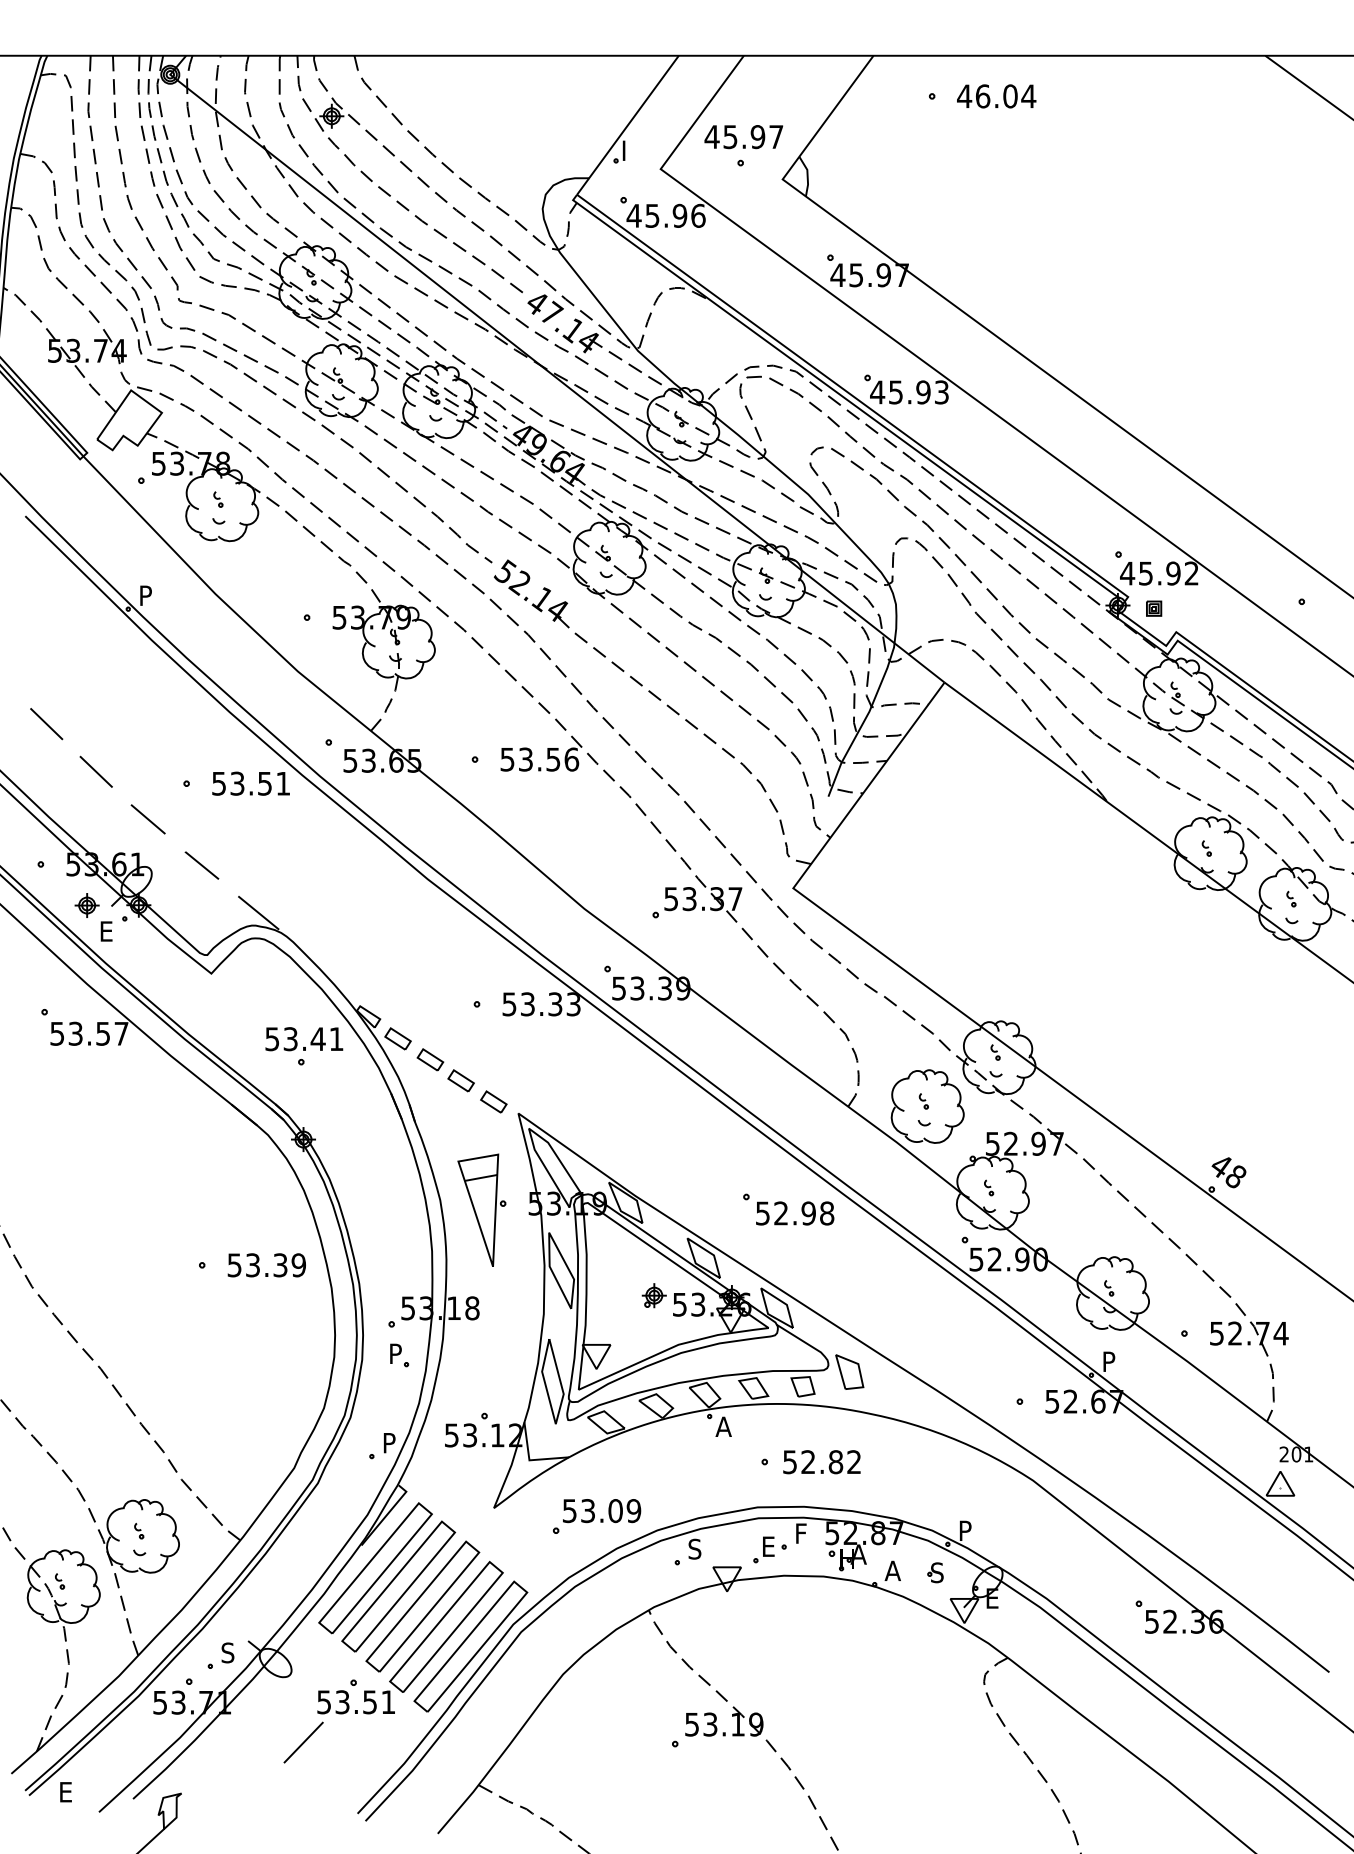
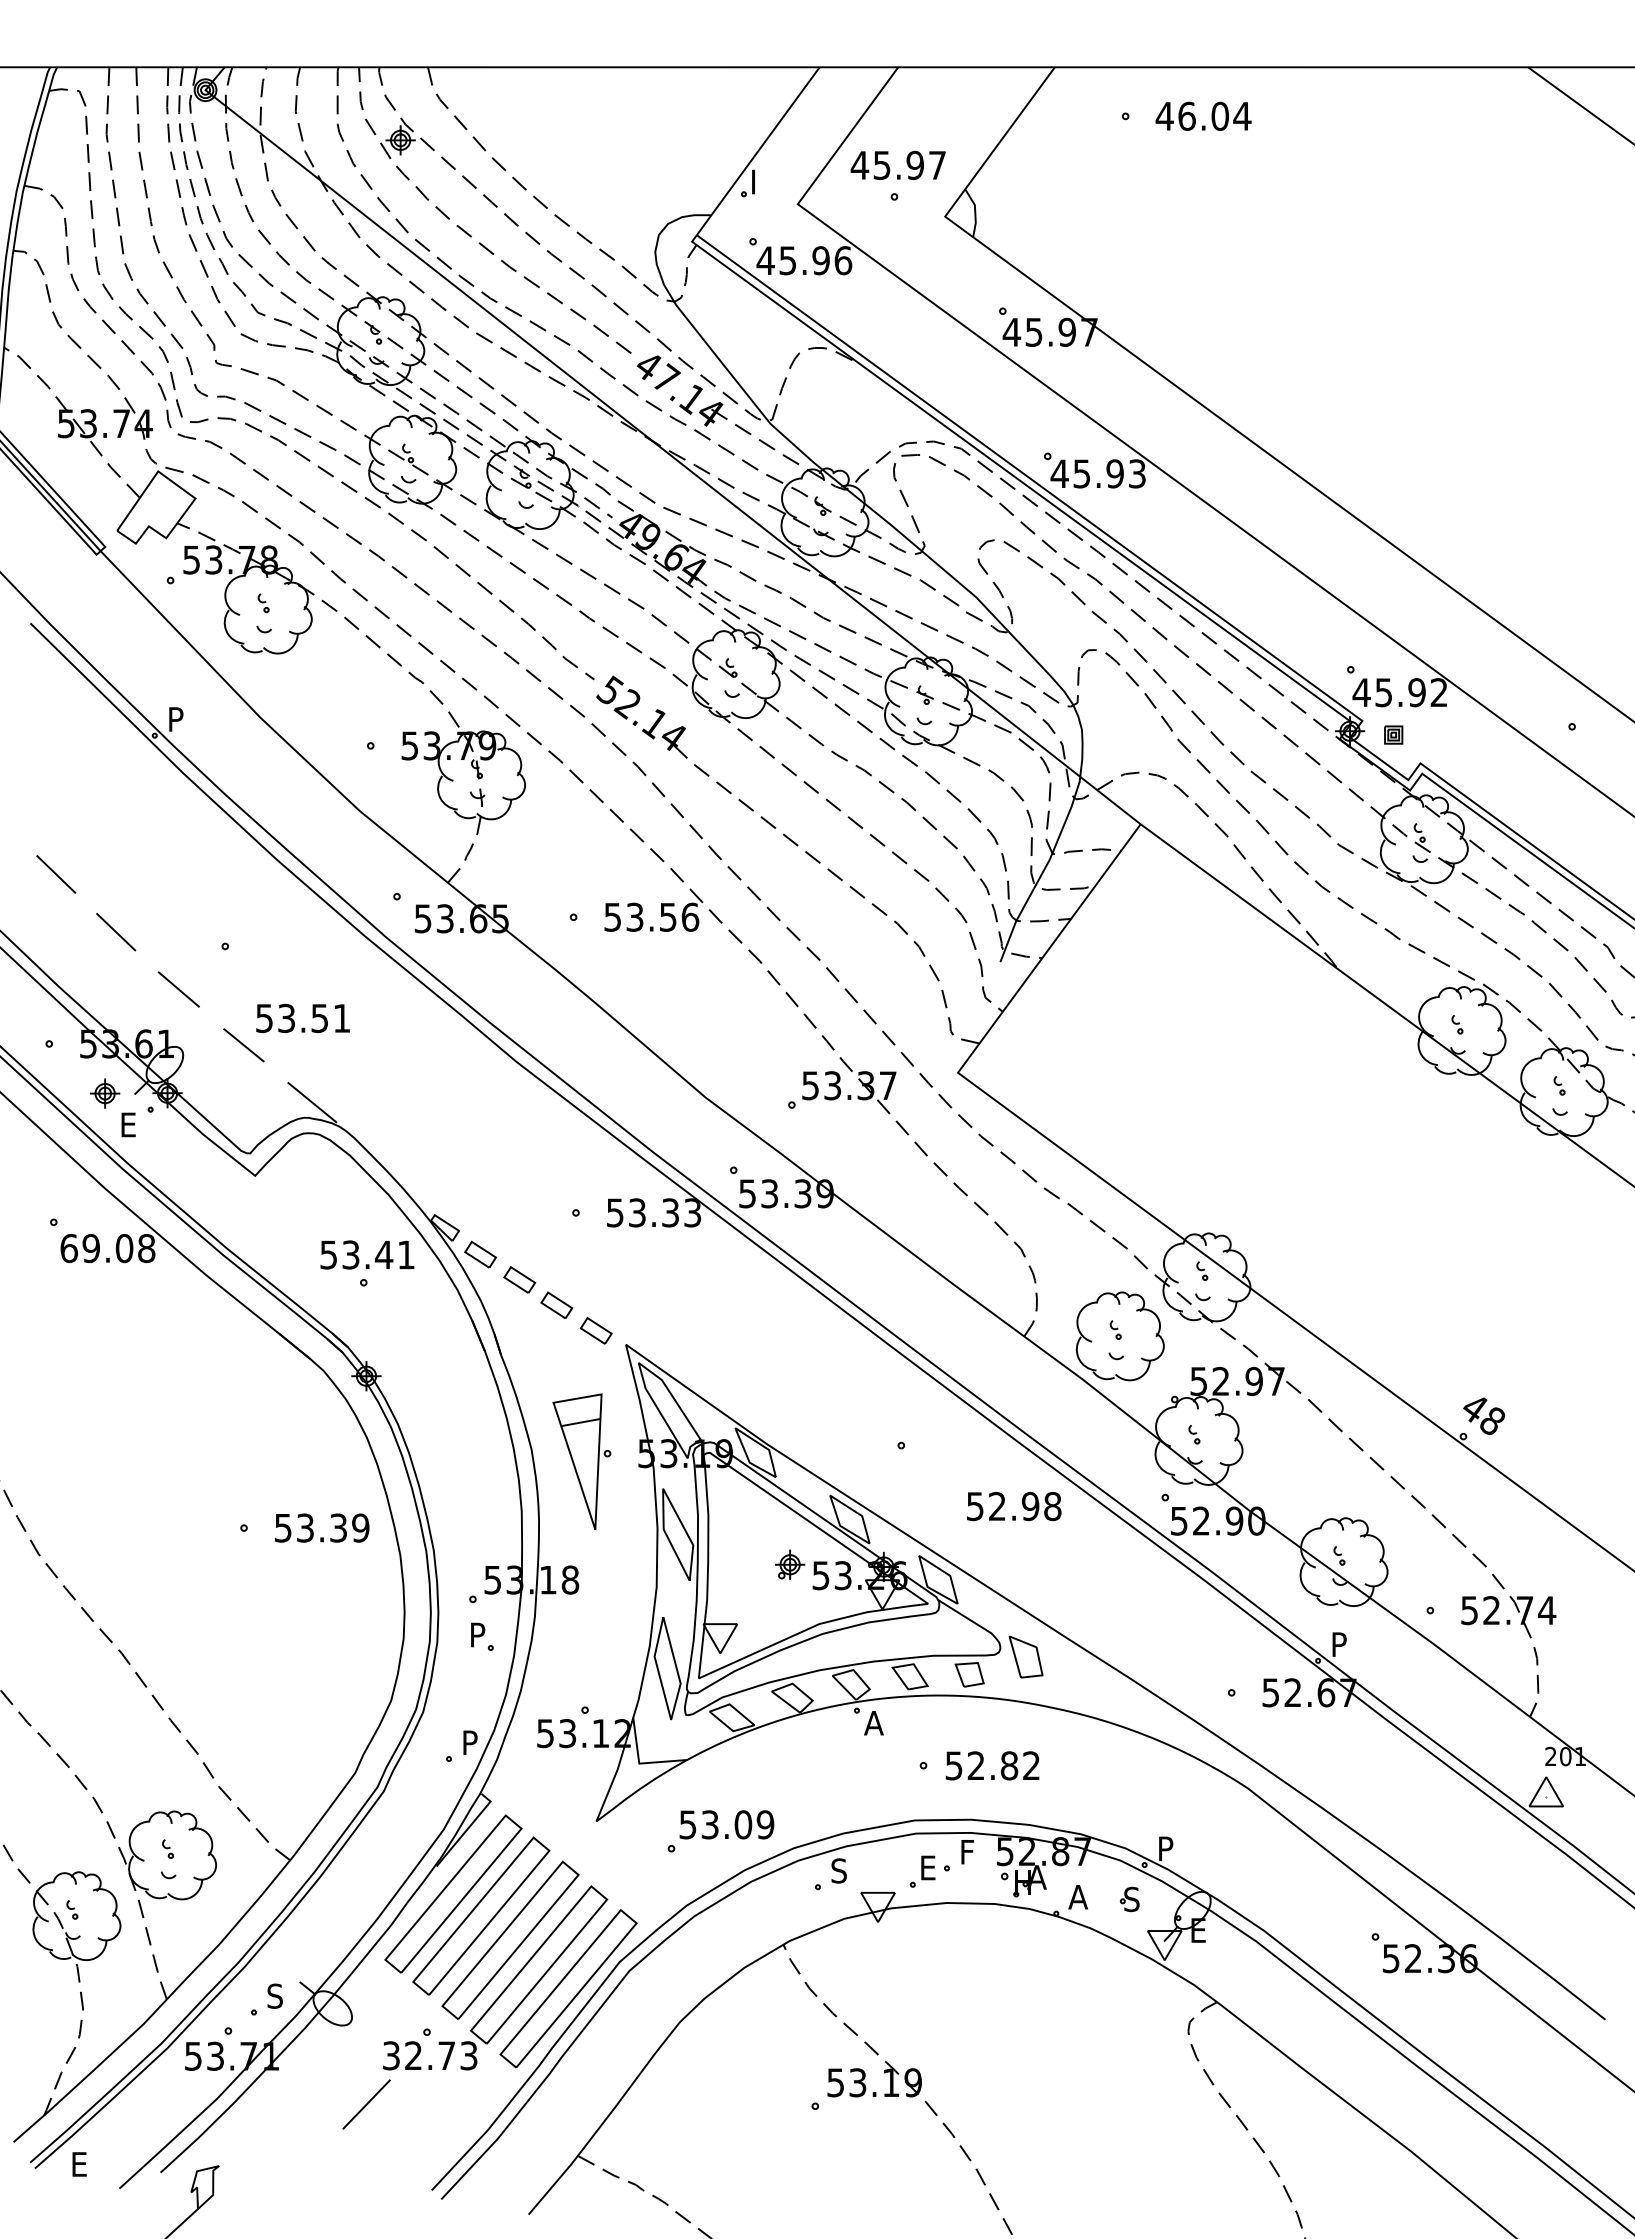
text: (250, 782) -> (302, 1017), moved
text: (89, 1033) -> (107, 1248), 53.57 -> 69.08
text: (795, 1213) -> (1014, 1506), moved
text: (356, 1702) -> (430, 2055), 53.51 -> 32.73

